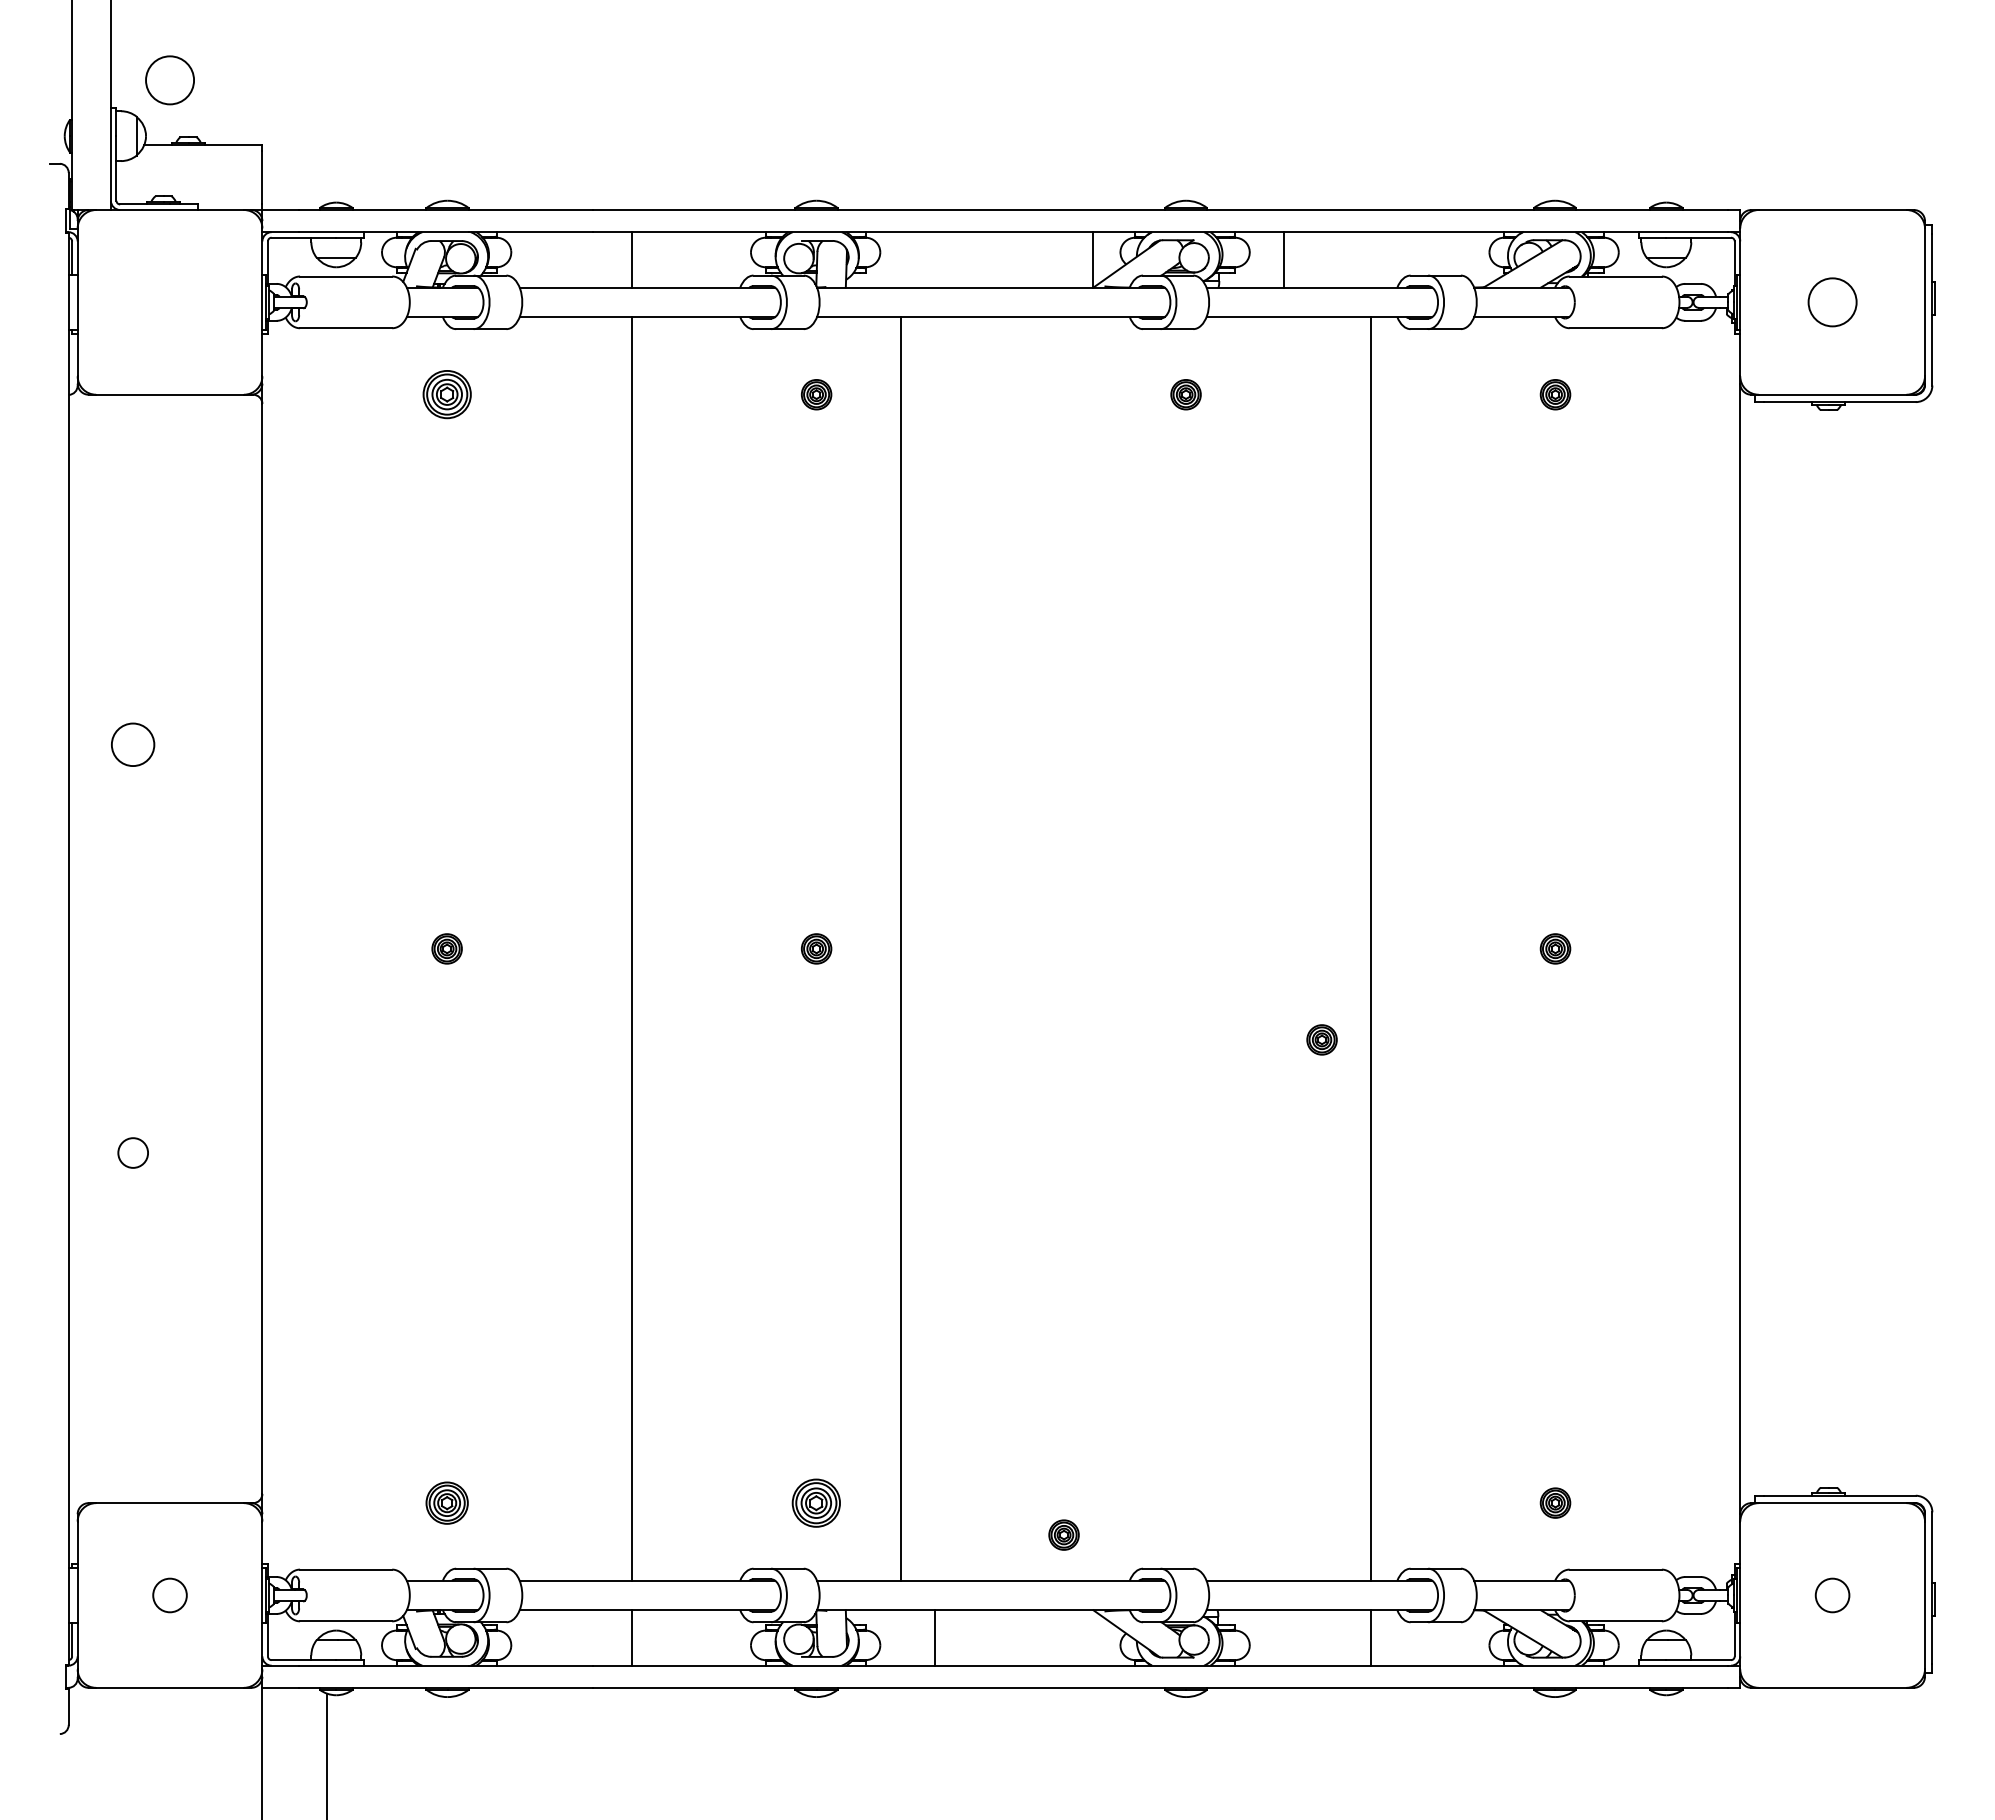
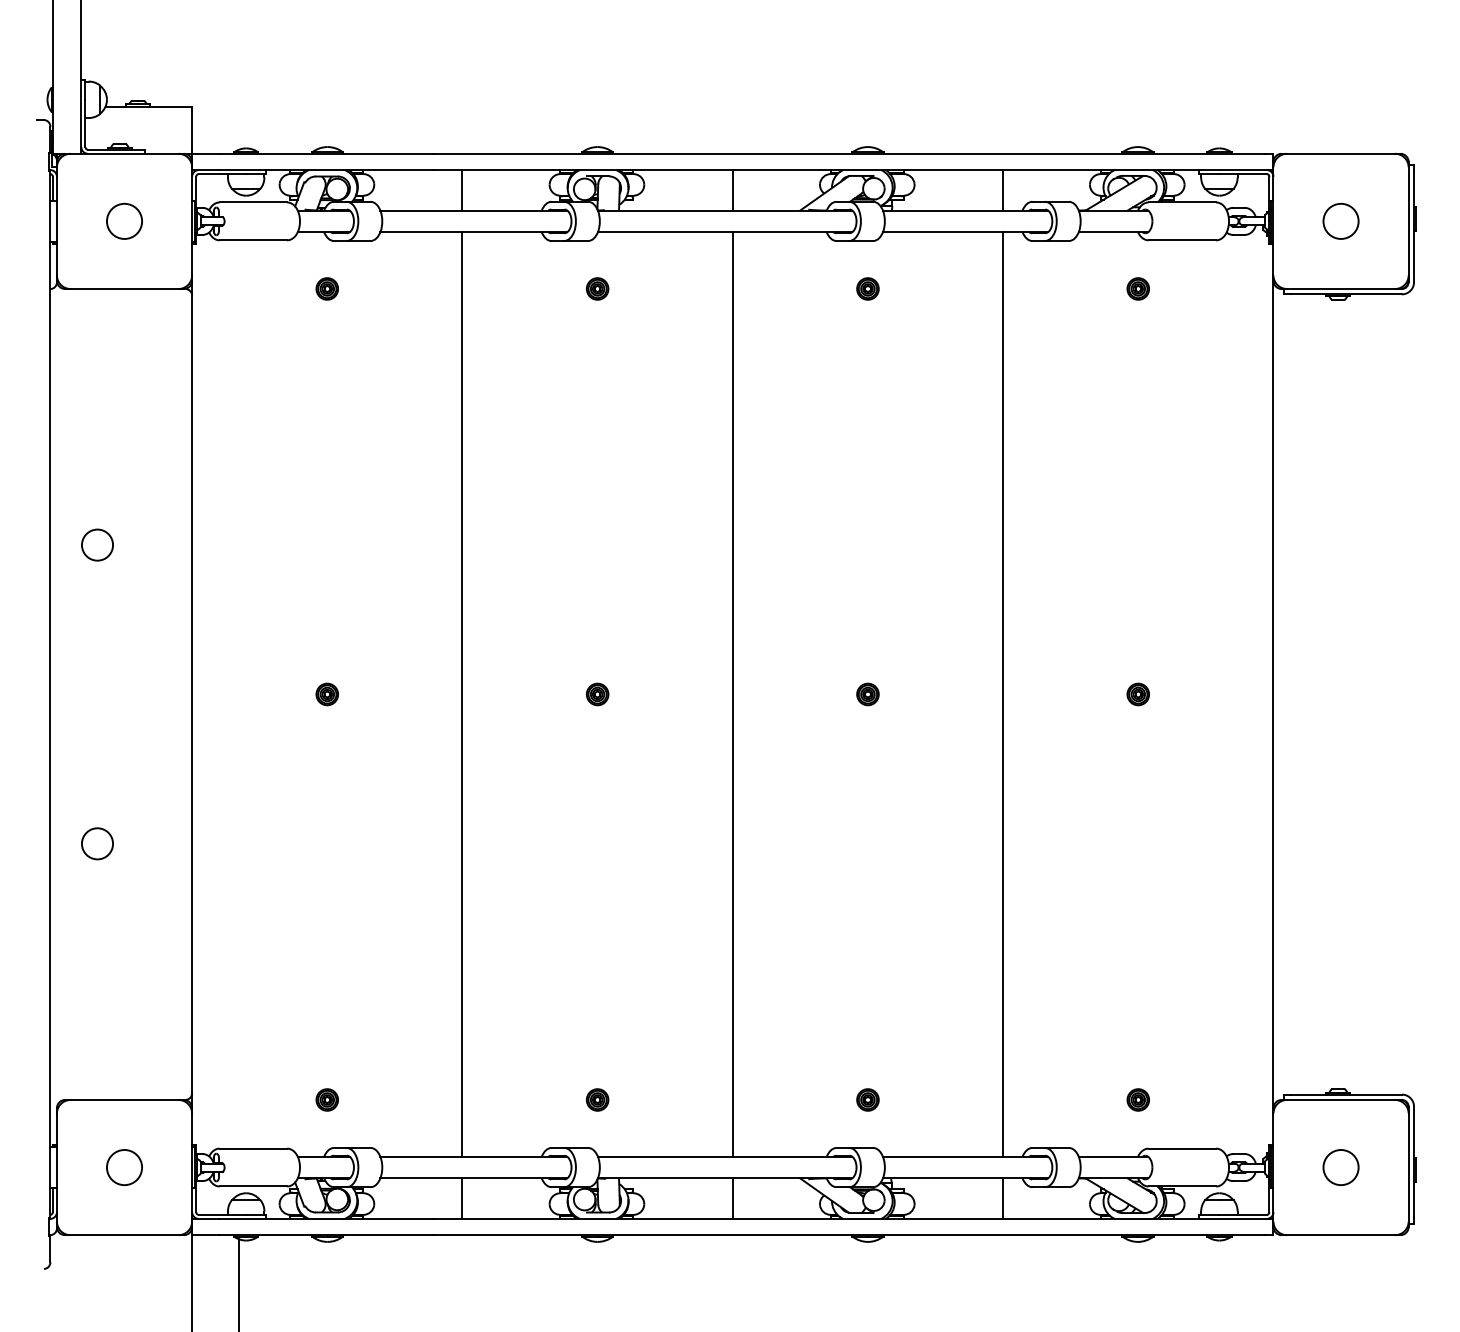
circle: (169, 80) -> (124, 221), moved
line: (1093, 259) -> (732, 190), moved
line: (1283, 259) -> (1002, 190), moved
part: (446, 394) -> (326, 288), size x0.62
line: (901, 948) -> (732, 694), moved
part: (1321, 1039) -> (867, 694), moved
circle: (133, 1152) -> (97, 843), size x1.43
part: (446, 1502) -> (326, 1099), size x0.71
part: (816, 1502) -> (597, 1099), size x0.62
part: (1063, 1534) -> (867, 1099), moved
circle: (170, 1595) -> (124, 1167), size x1.43
circle: (1832, 1595) -> (1340, 1167), size x1.43
line: (935, 1637) -> (732, 1198), moved

